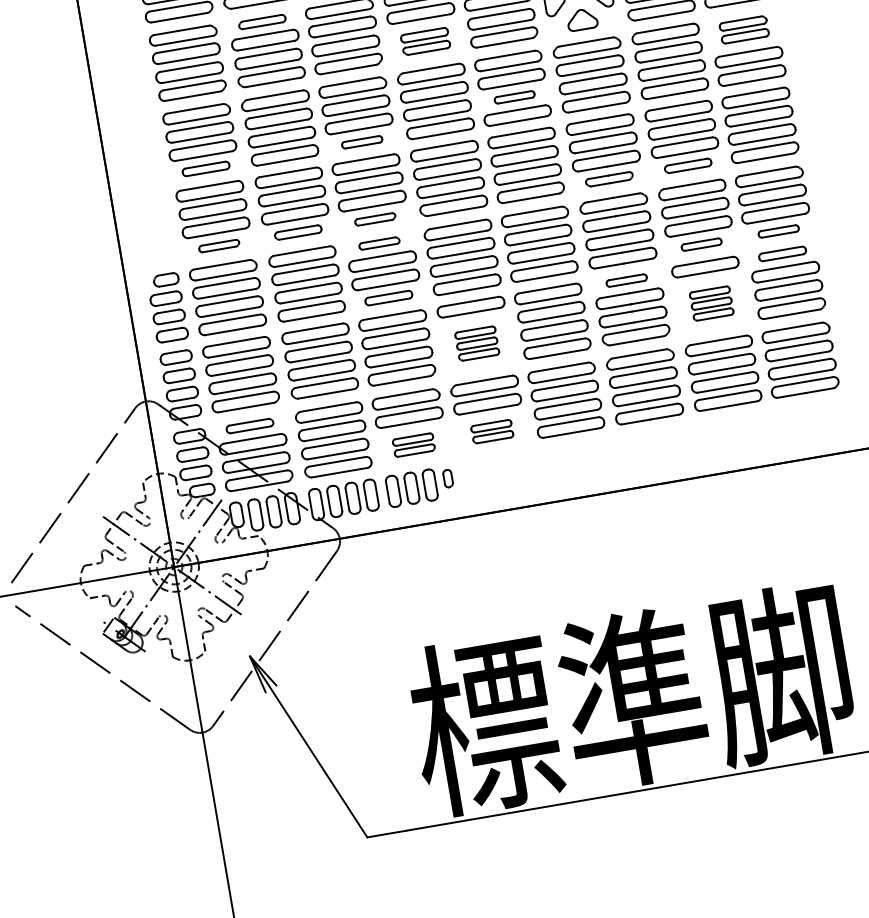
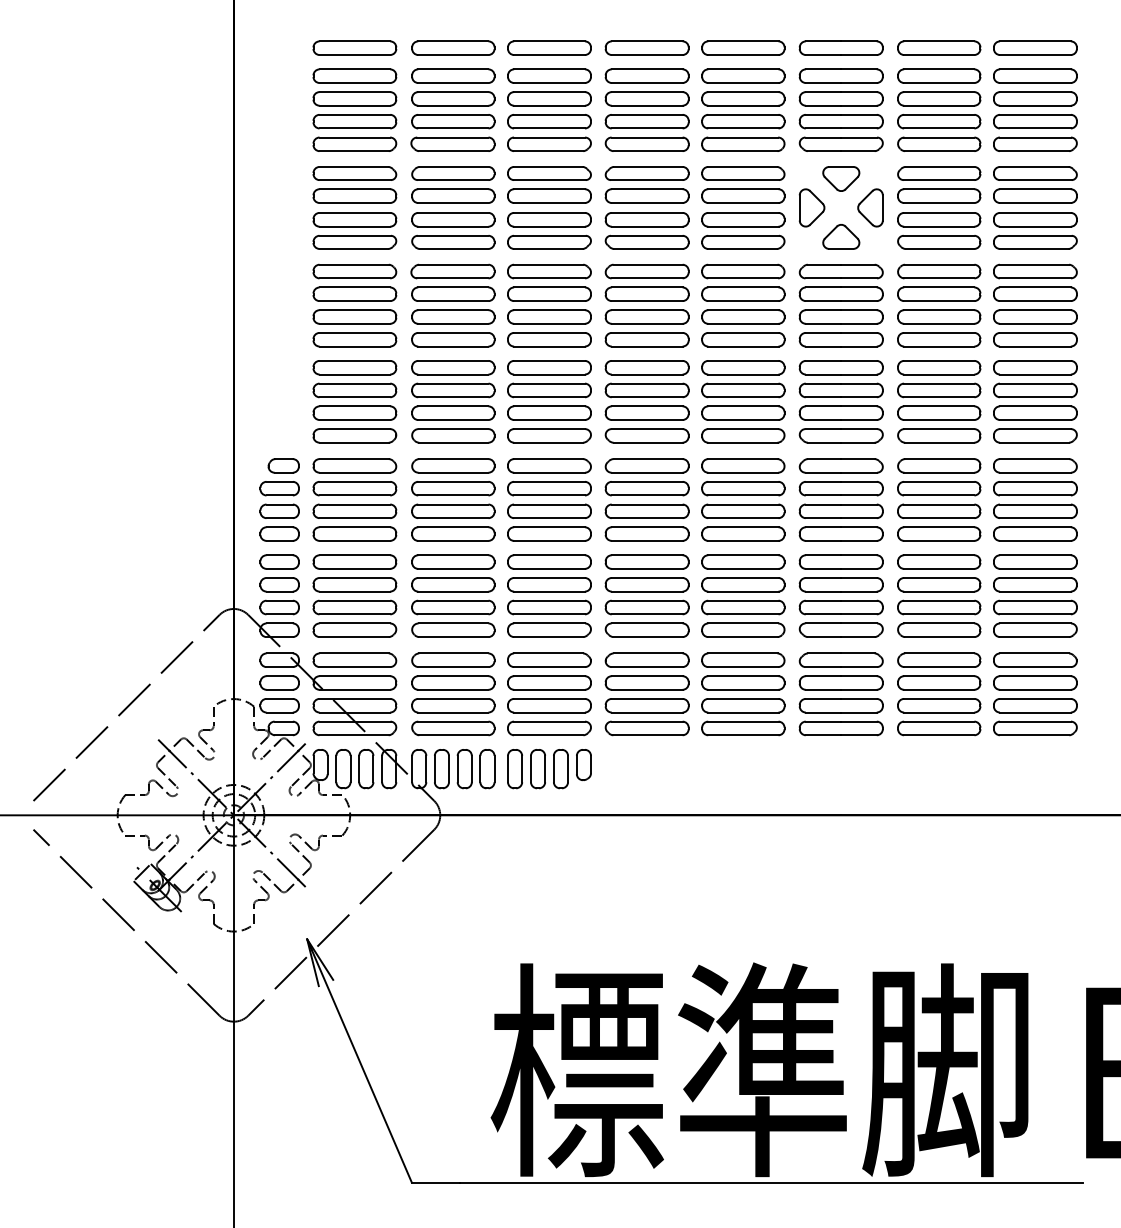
part: (262, 21) -> (453, 173), size x1.43
part: (744, 29) -> (1035, 282), size x1.43
part: (425, 41) -> (646, 230), size x1.43
part: (514, 96) -> (743, 316), size x1.67
part: (362, 142) -> (549, 339), size x1.67
part: (688, 165) -> (939, 435), size x1.43
part: (205, 168) -> (354, 339), size x1.43
part: (608, 179) -> (840, 435), size x1.43
part: (375, 219) -> (549, 435), size x1.67
part: (778, 231) -> (1035, 533), size x1.67
part: (298, 232) -> (453, 435), size x1.43
part: (379, 243) -> (549, 465), size x1.67
part: (701, 244) -> (939, 533), size x1.67
part: (218, 245) -> (354, 435), size x1.67
part: (782, 253) -> (1035, 561), size x1.43
part: (626, 280) -> (840, 561), size x1.67
part: (388, 297) -> (549, 533), size x1.43
part: (711, 303) -> (939, 607), size x1.67
part: (476, 343) -> (646, 607), size x1.67
part: (249, 425) -> (354, 659), size x1.43
part: (491, 432) -> (646, 717), size x1.67
part: (414, 445) -> (549, 717), size x1.67
part: (447, 478) -> (583, 764), size x1.43

